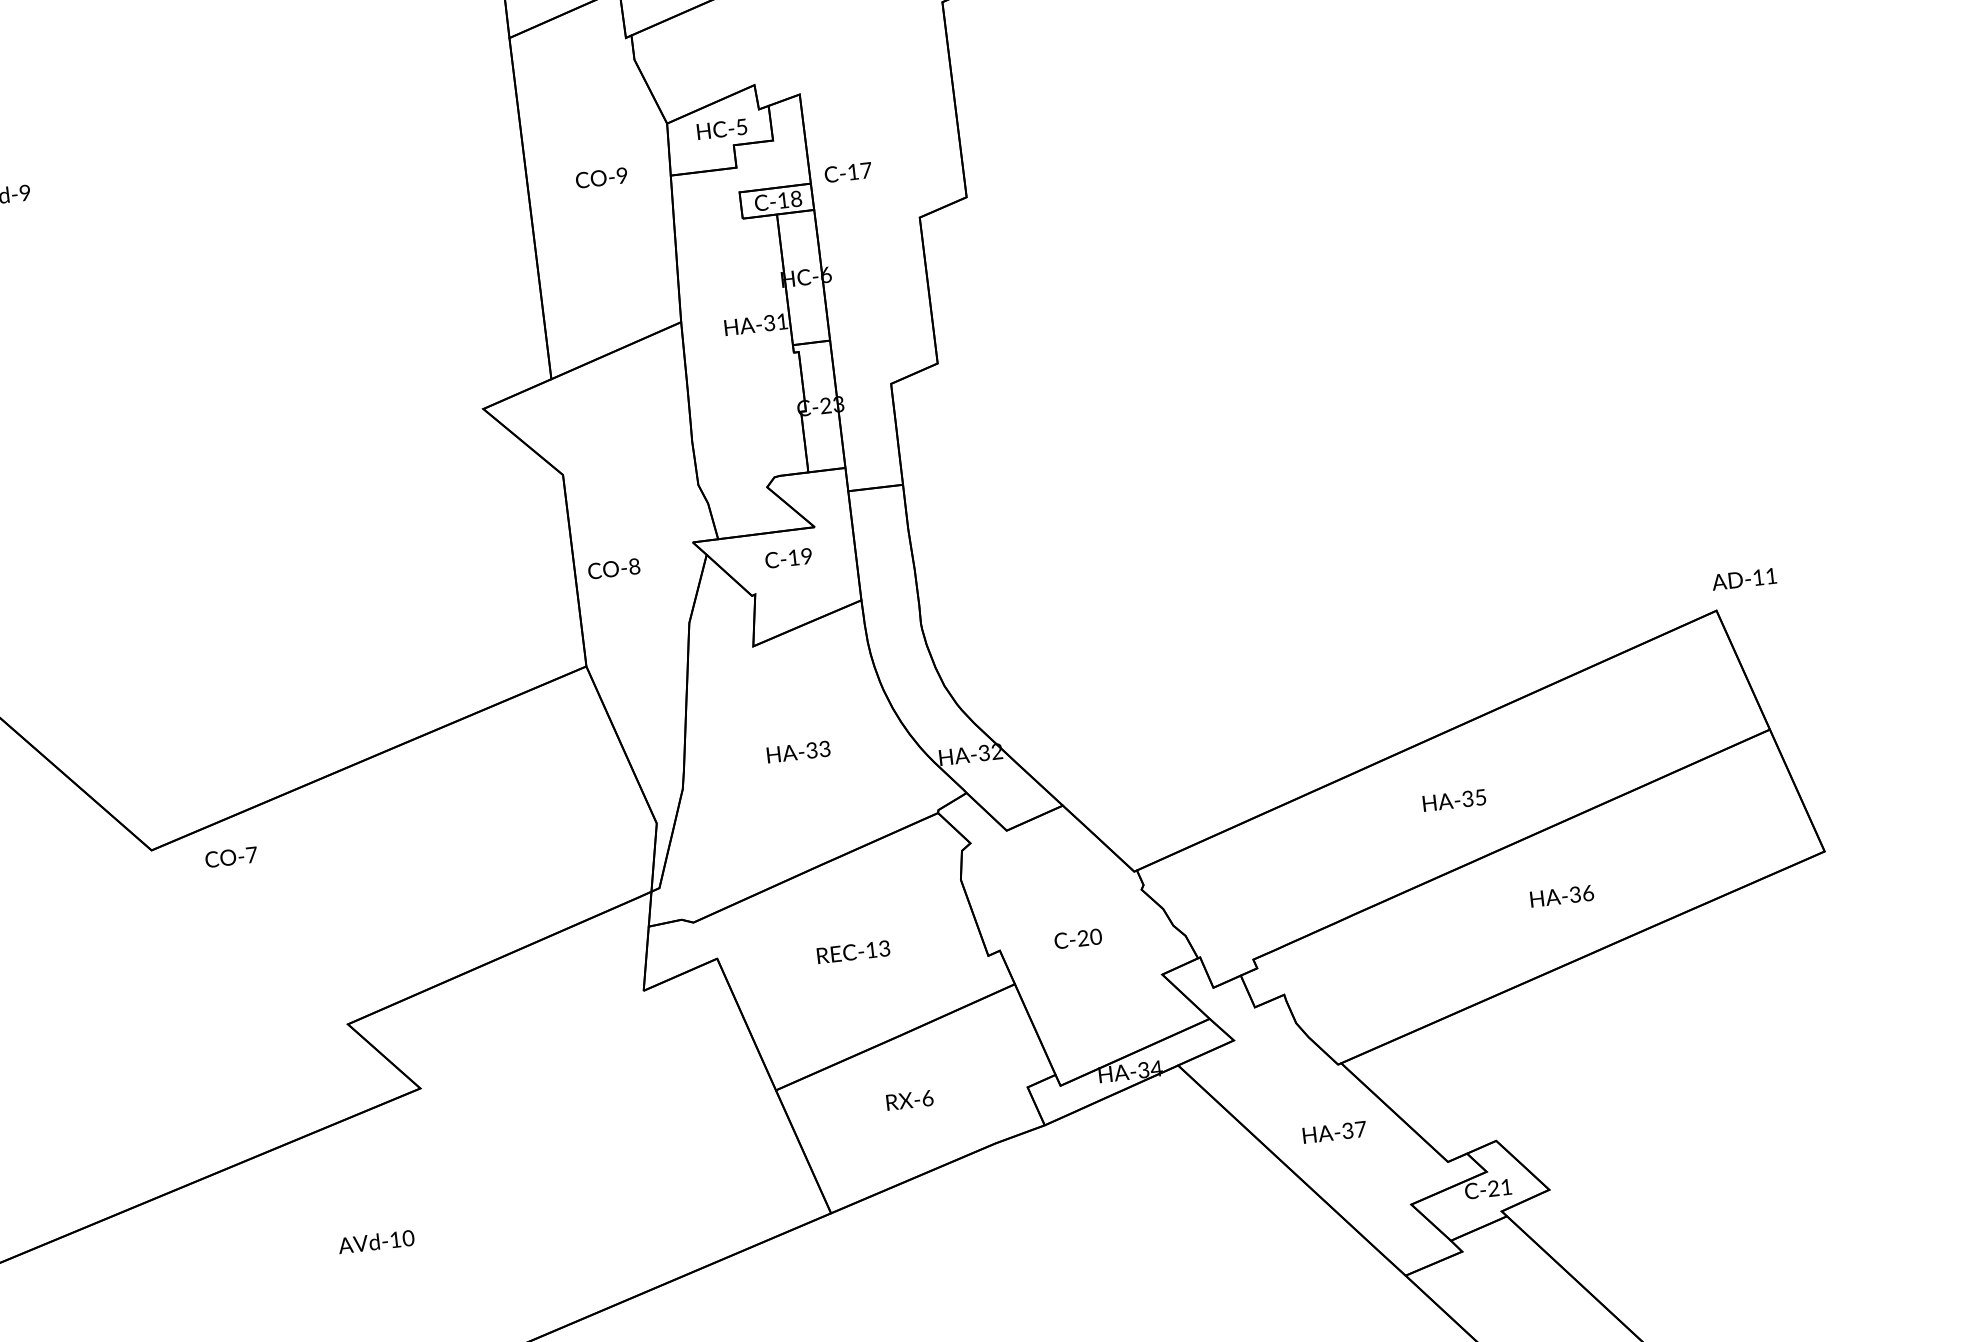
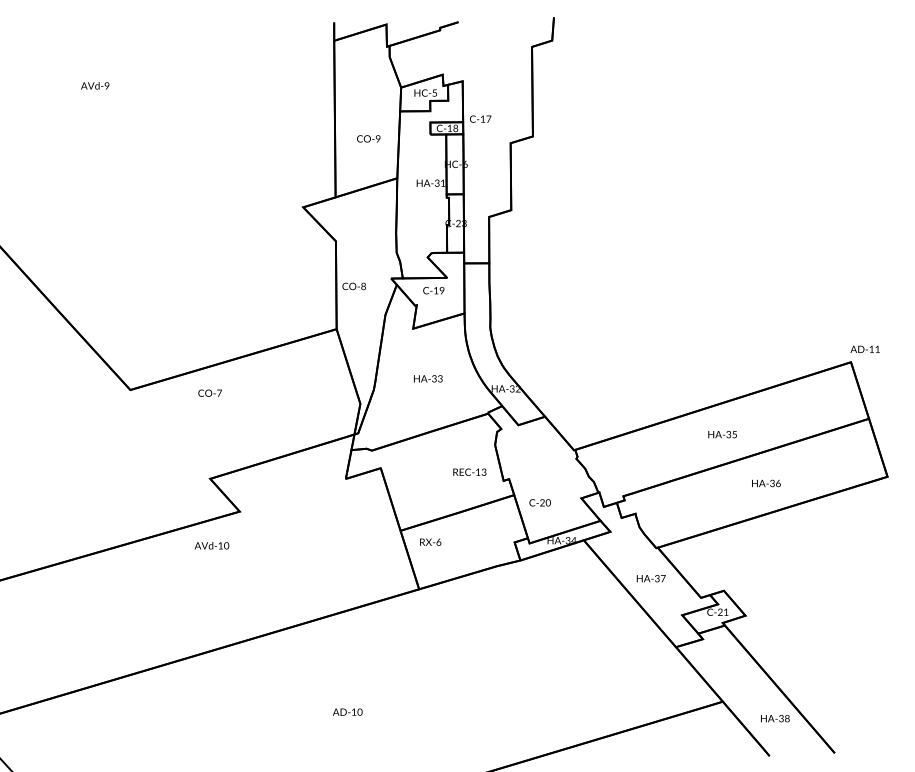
text: (601, 177) -> (368, 138), moved
text: (229, 855) -> (209, 392), moved
text: (1076, 938) -> (539, 502), moved
text: (852, 950) -> (469, 471), moved
text: (909, 1098) -> (430, 541), moved
text: (375, 1241) -> (211, 545), moved

